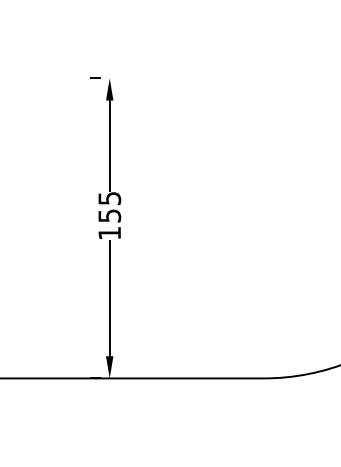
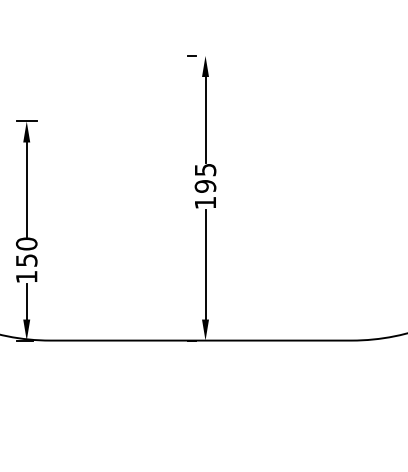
text: (109, 215) -> (205, 186), 155 -> 195

